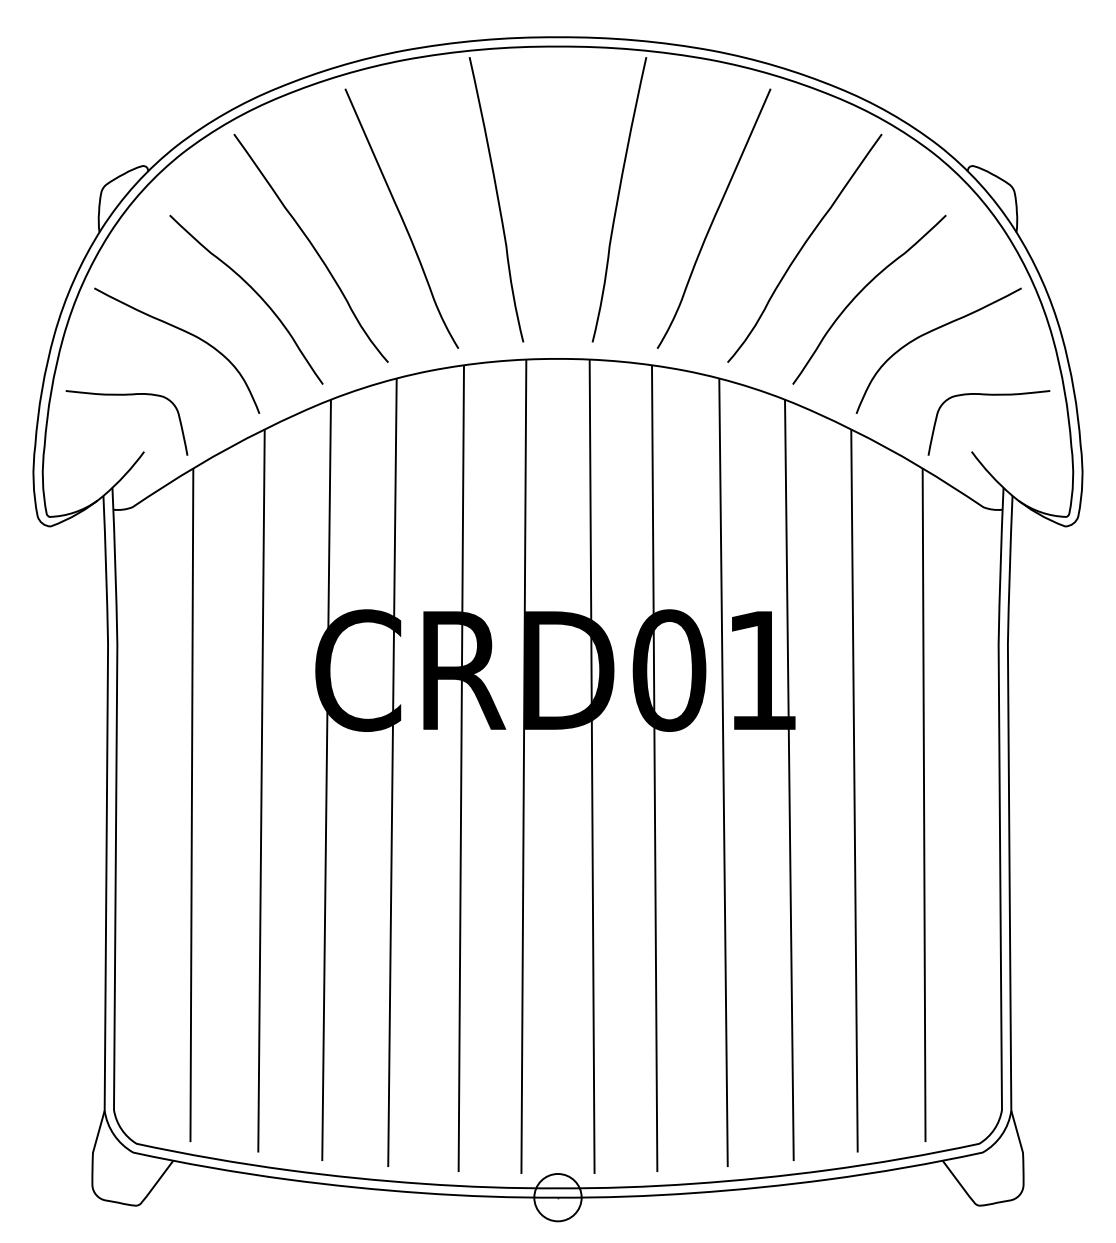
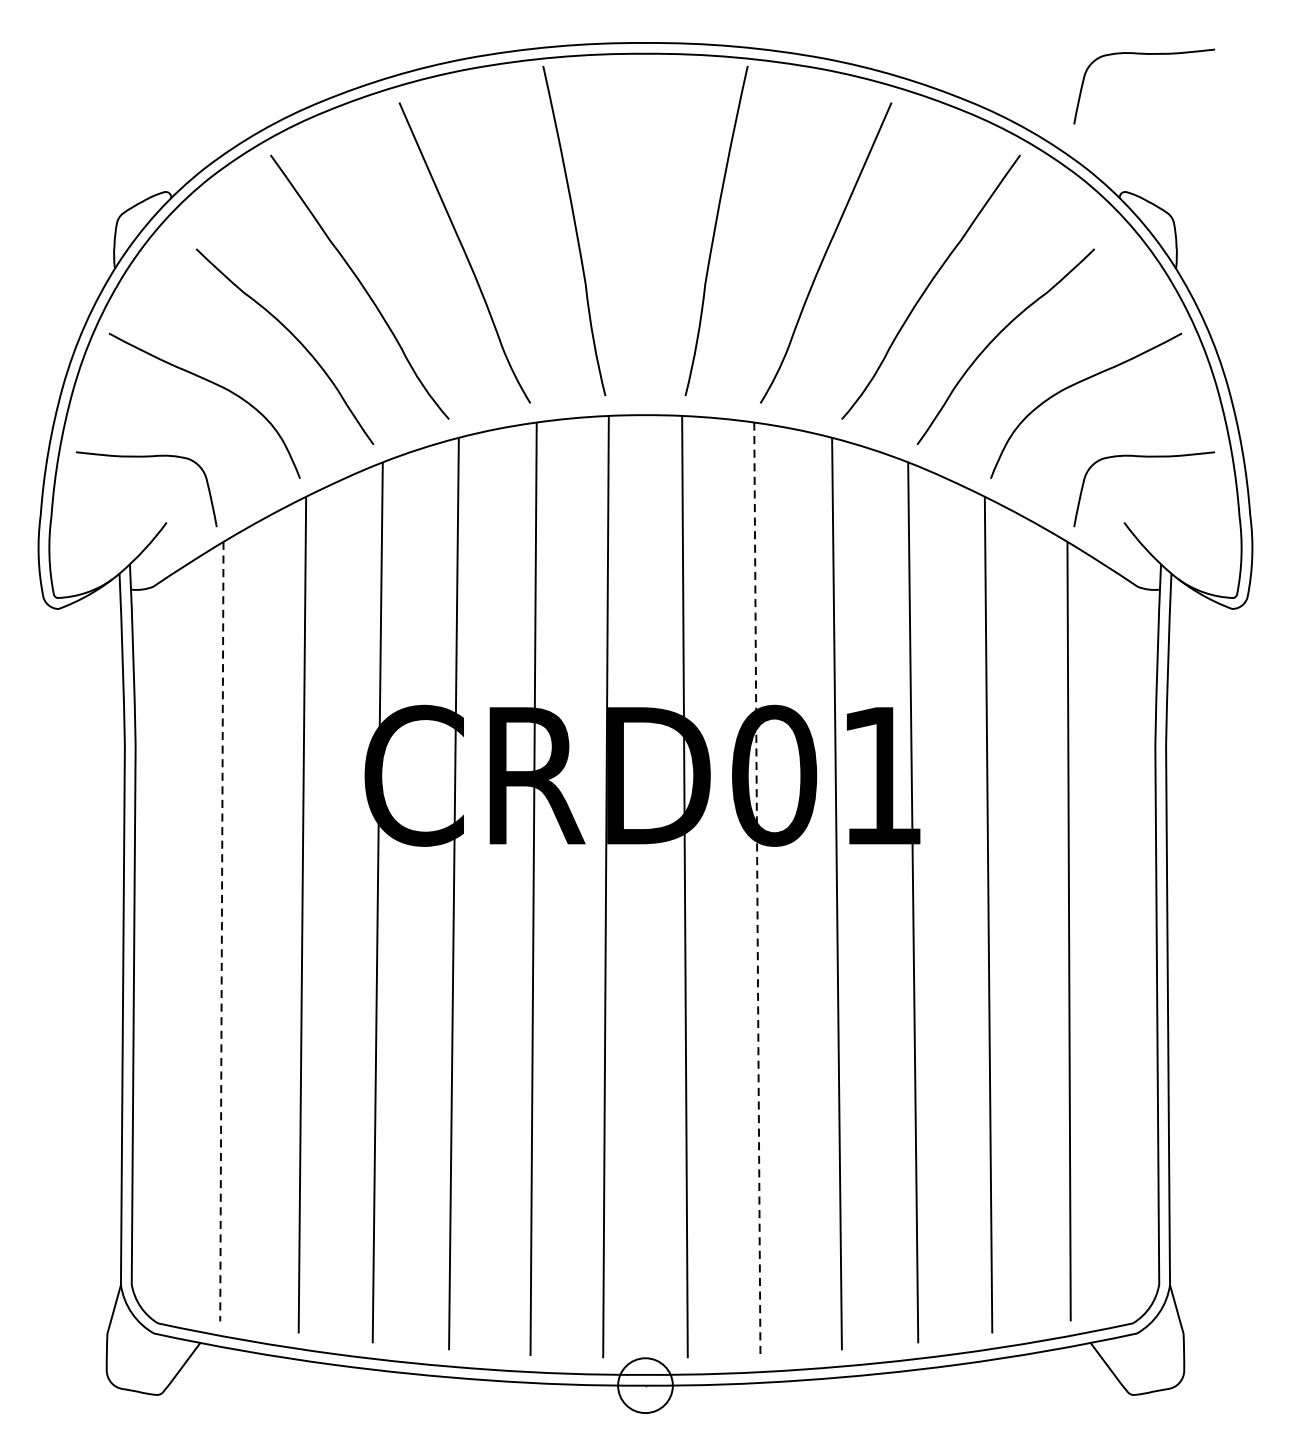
curve: (988, 47) -> (1143, 54), added
line: (654, 769) -> (757, 890), solid -> dashed
line: (191, 805) -> (221, 931), solid -> dashed

